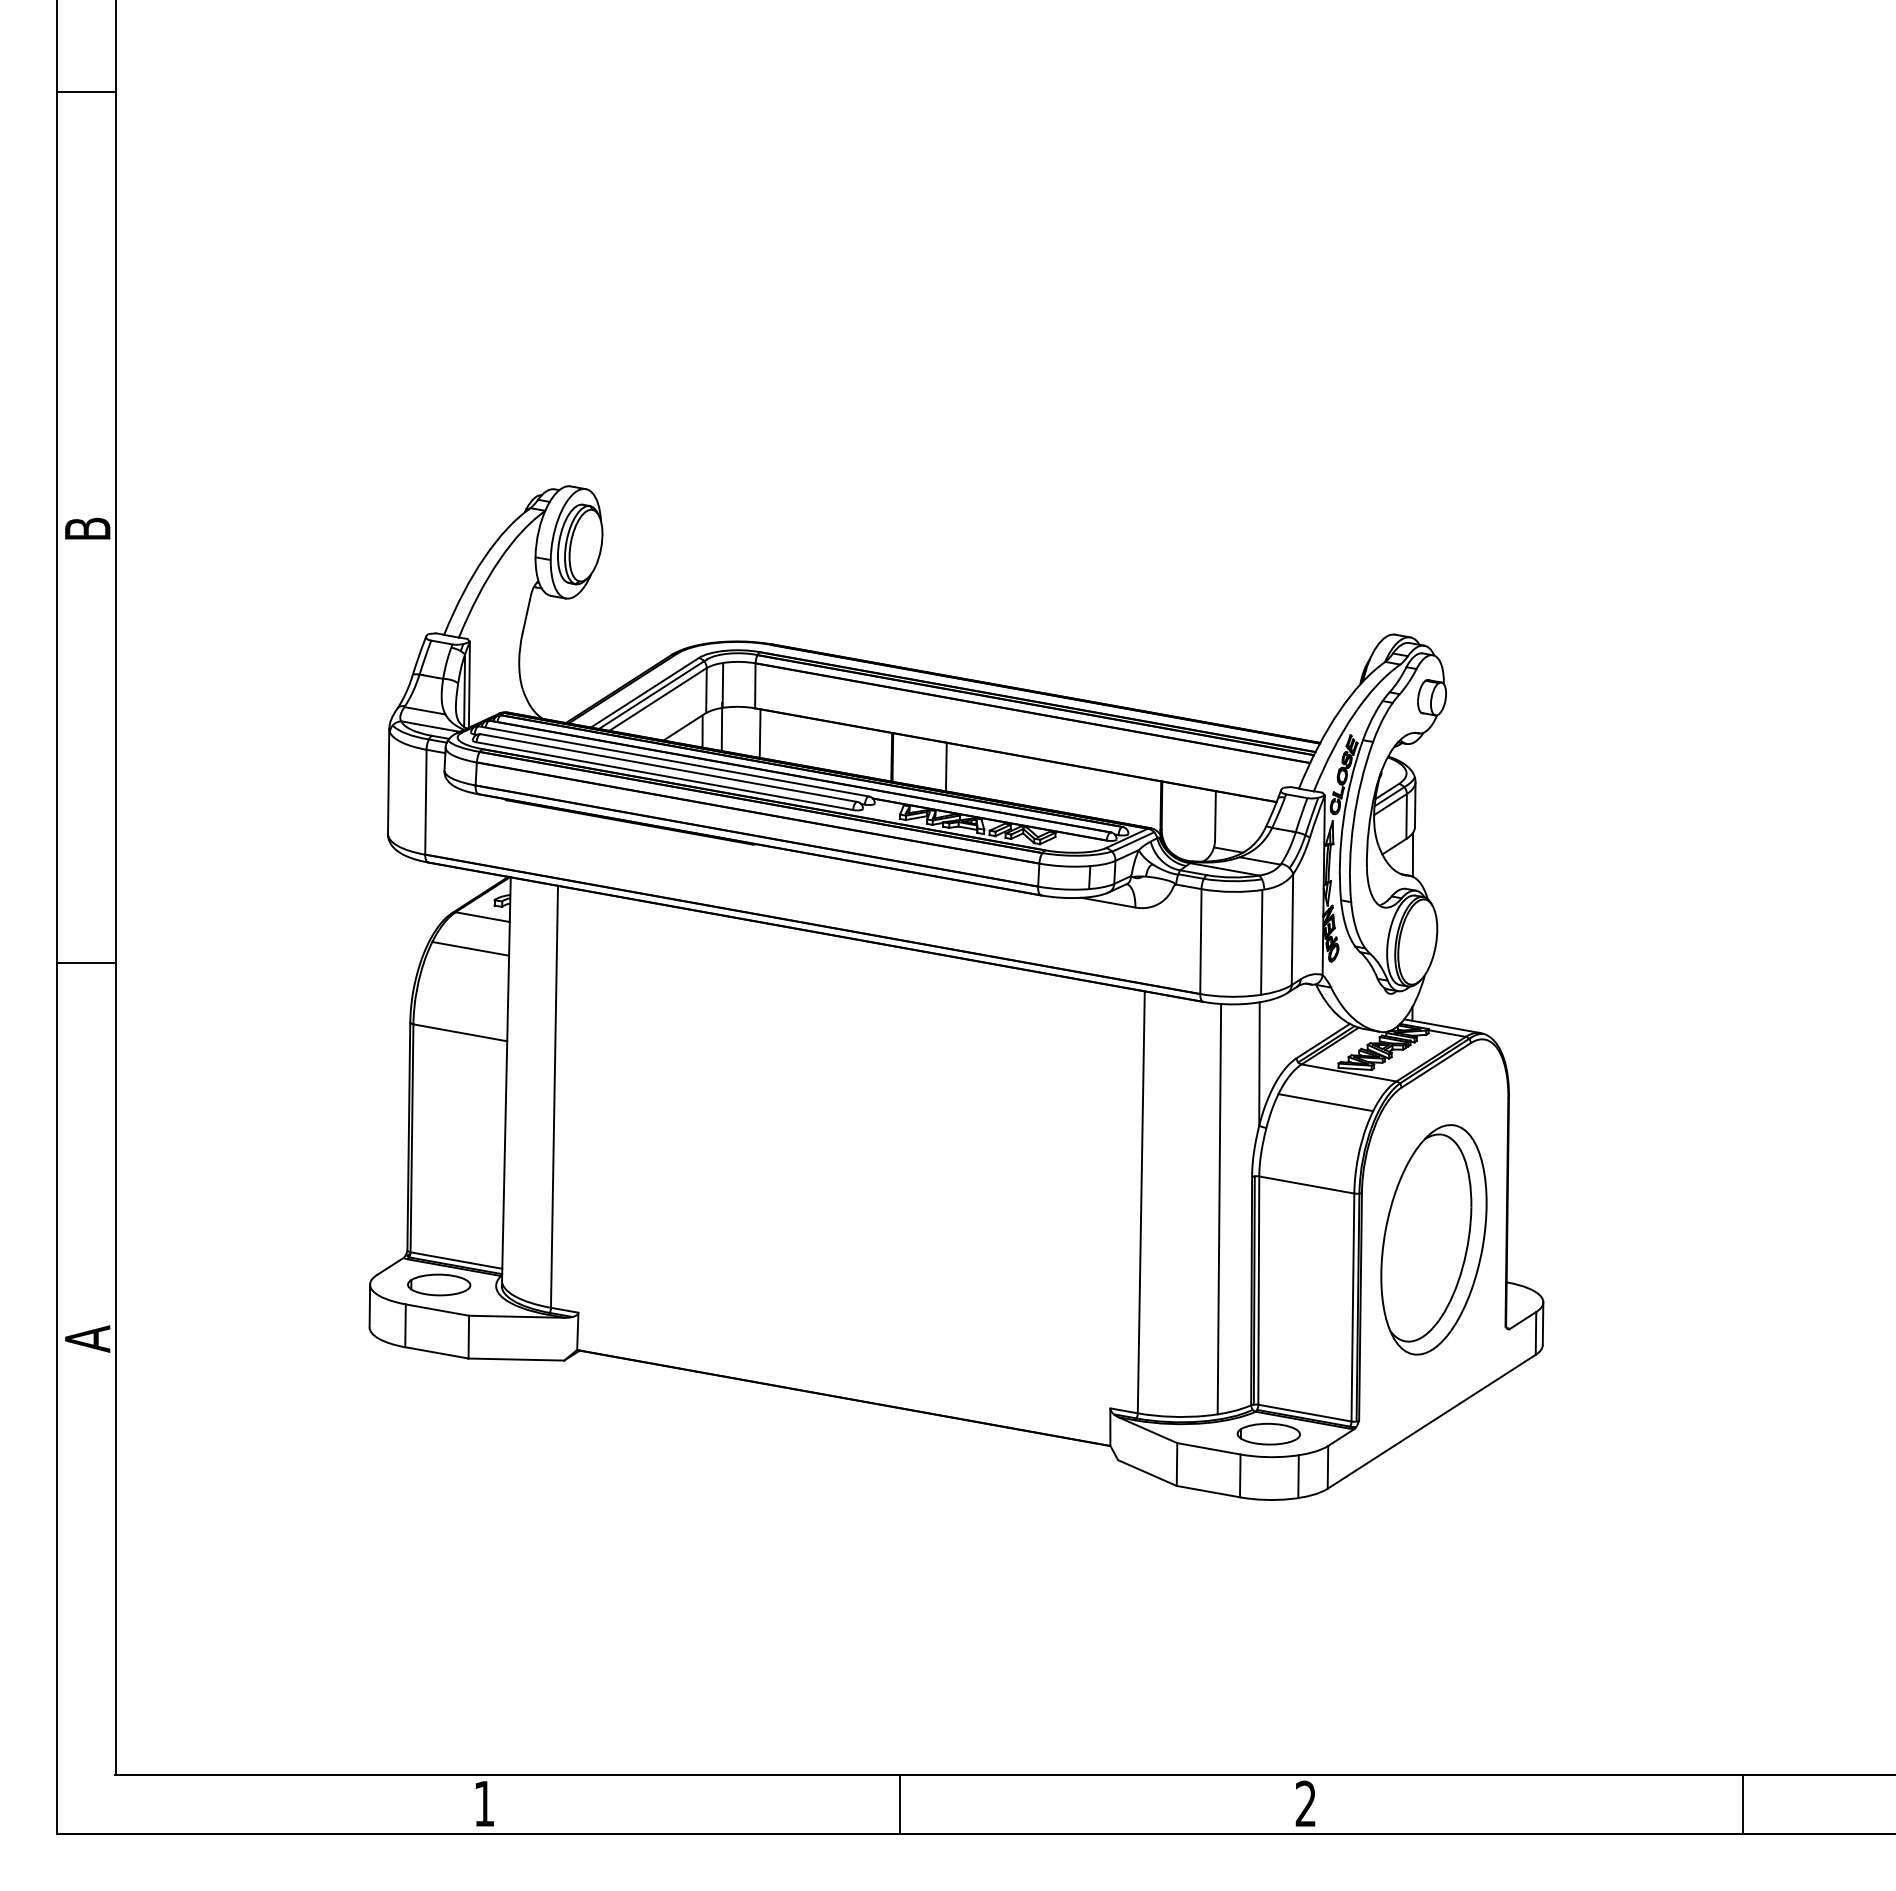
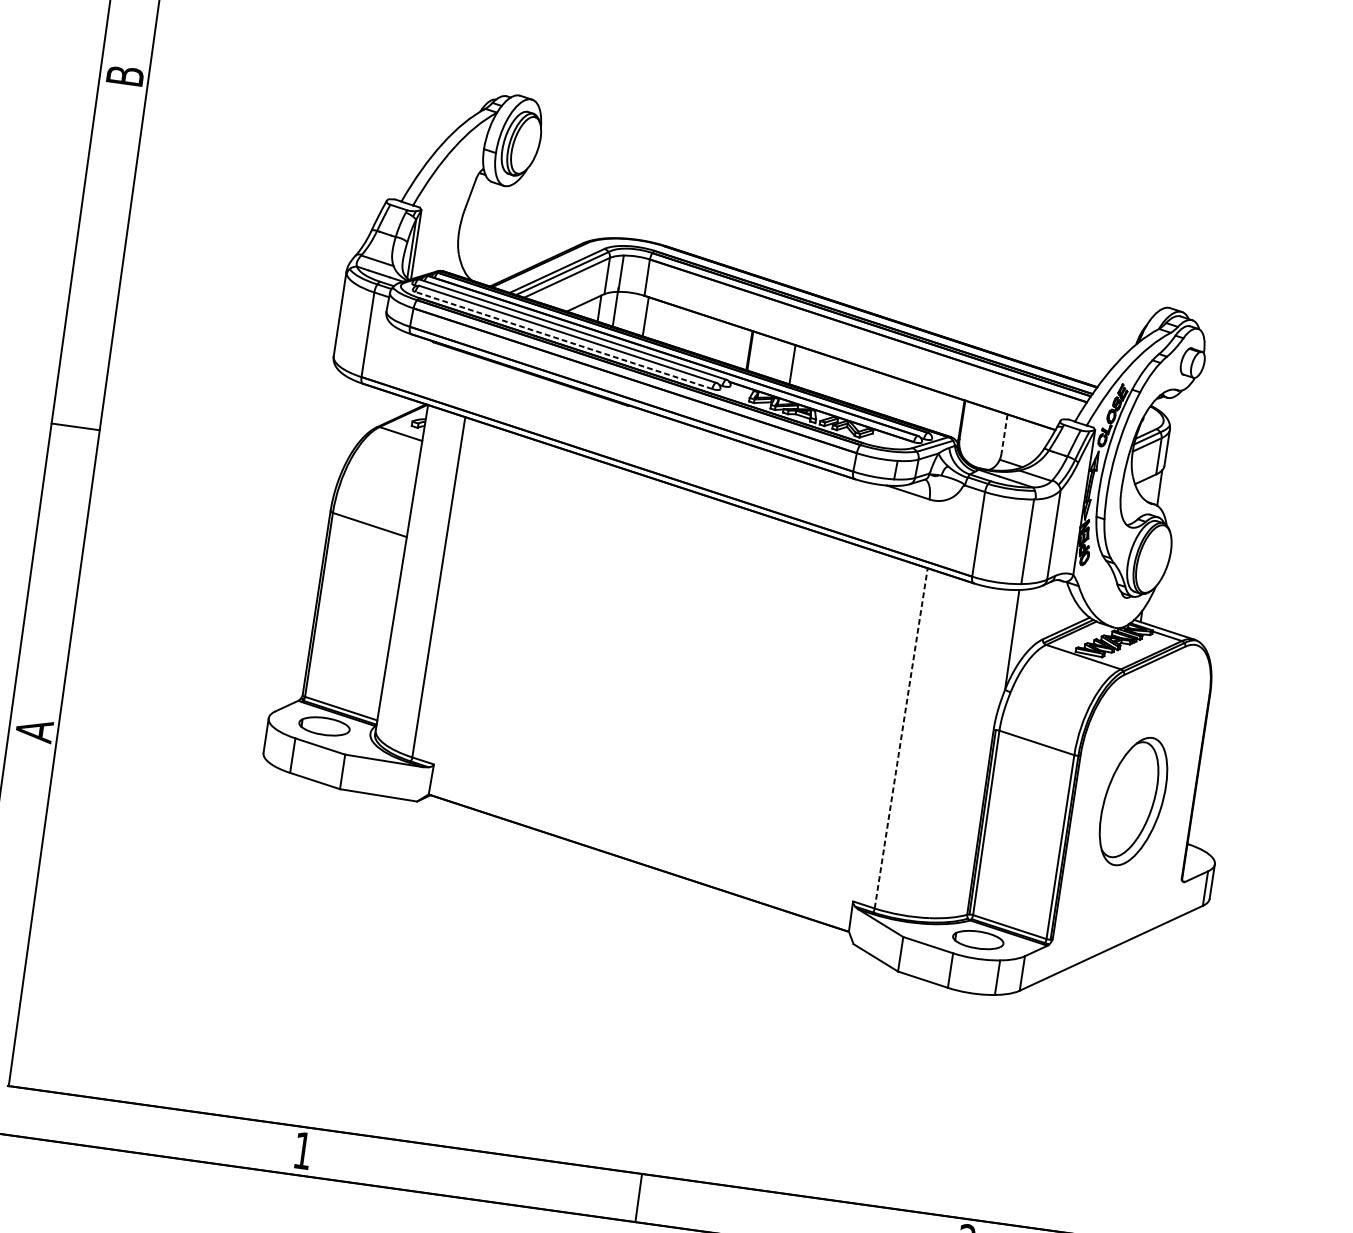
line: (664, 776) -> (563, 340), solid -> dashed
line: (1215, 816) -> (1004, 434), solid -> dashed
line: (470, 948) -> (387, 458), removed
line: (1325, 1102) -> (1061, 678), removed
line: (1141, 1201) -> (901, 737), solid -> dashed
line: (1219, 1209) -> (963, 752), removed
part: (1433, 1239) -> (1133, 801), size x0.7

